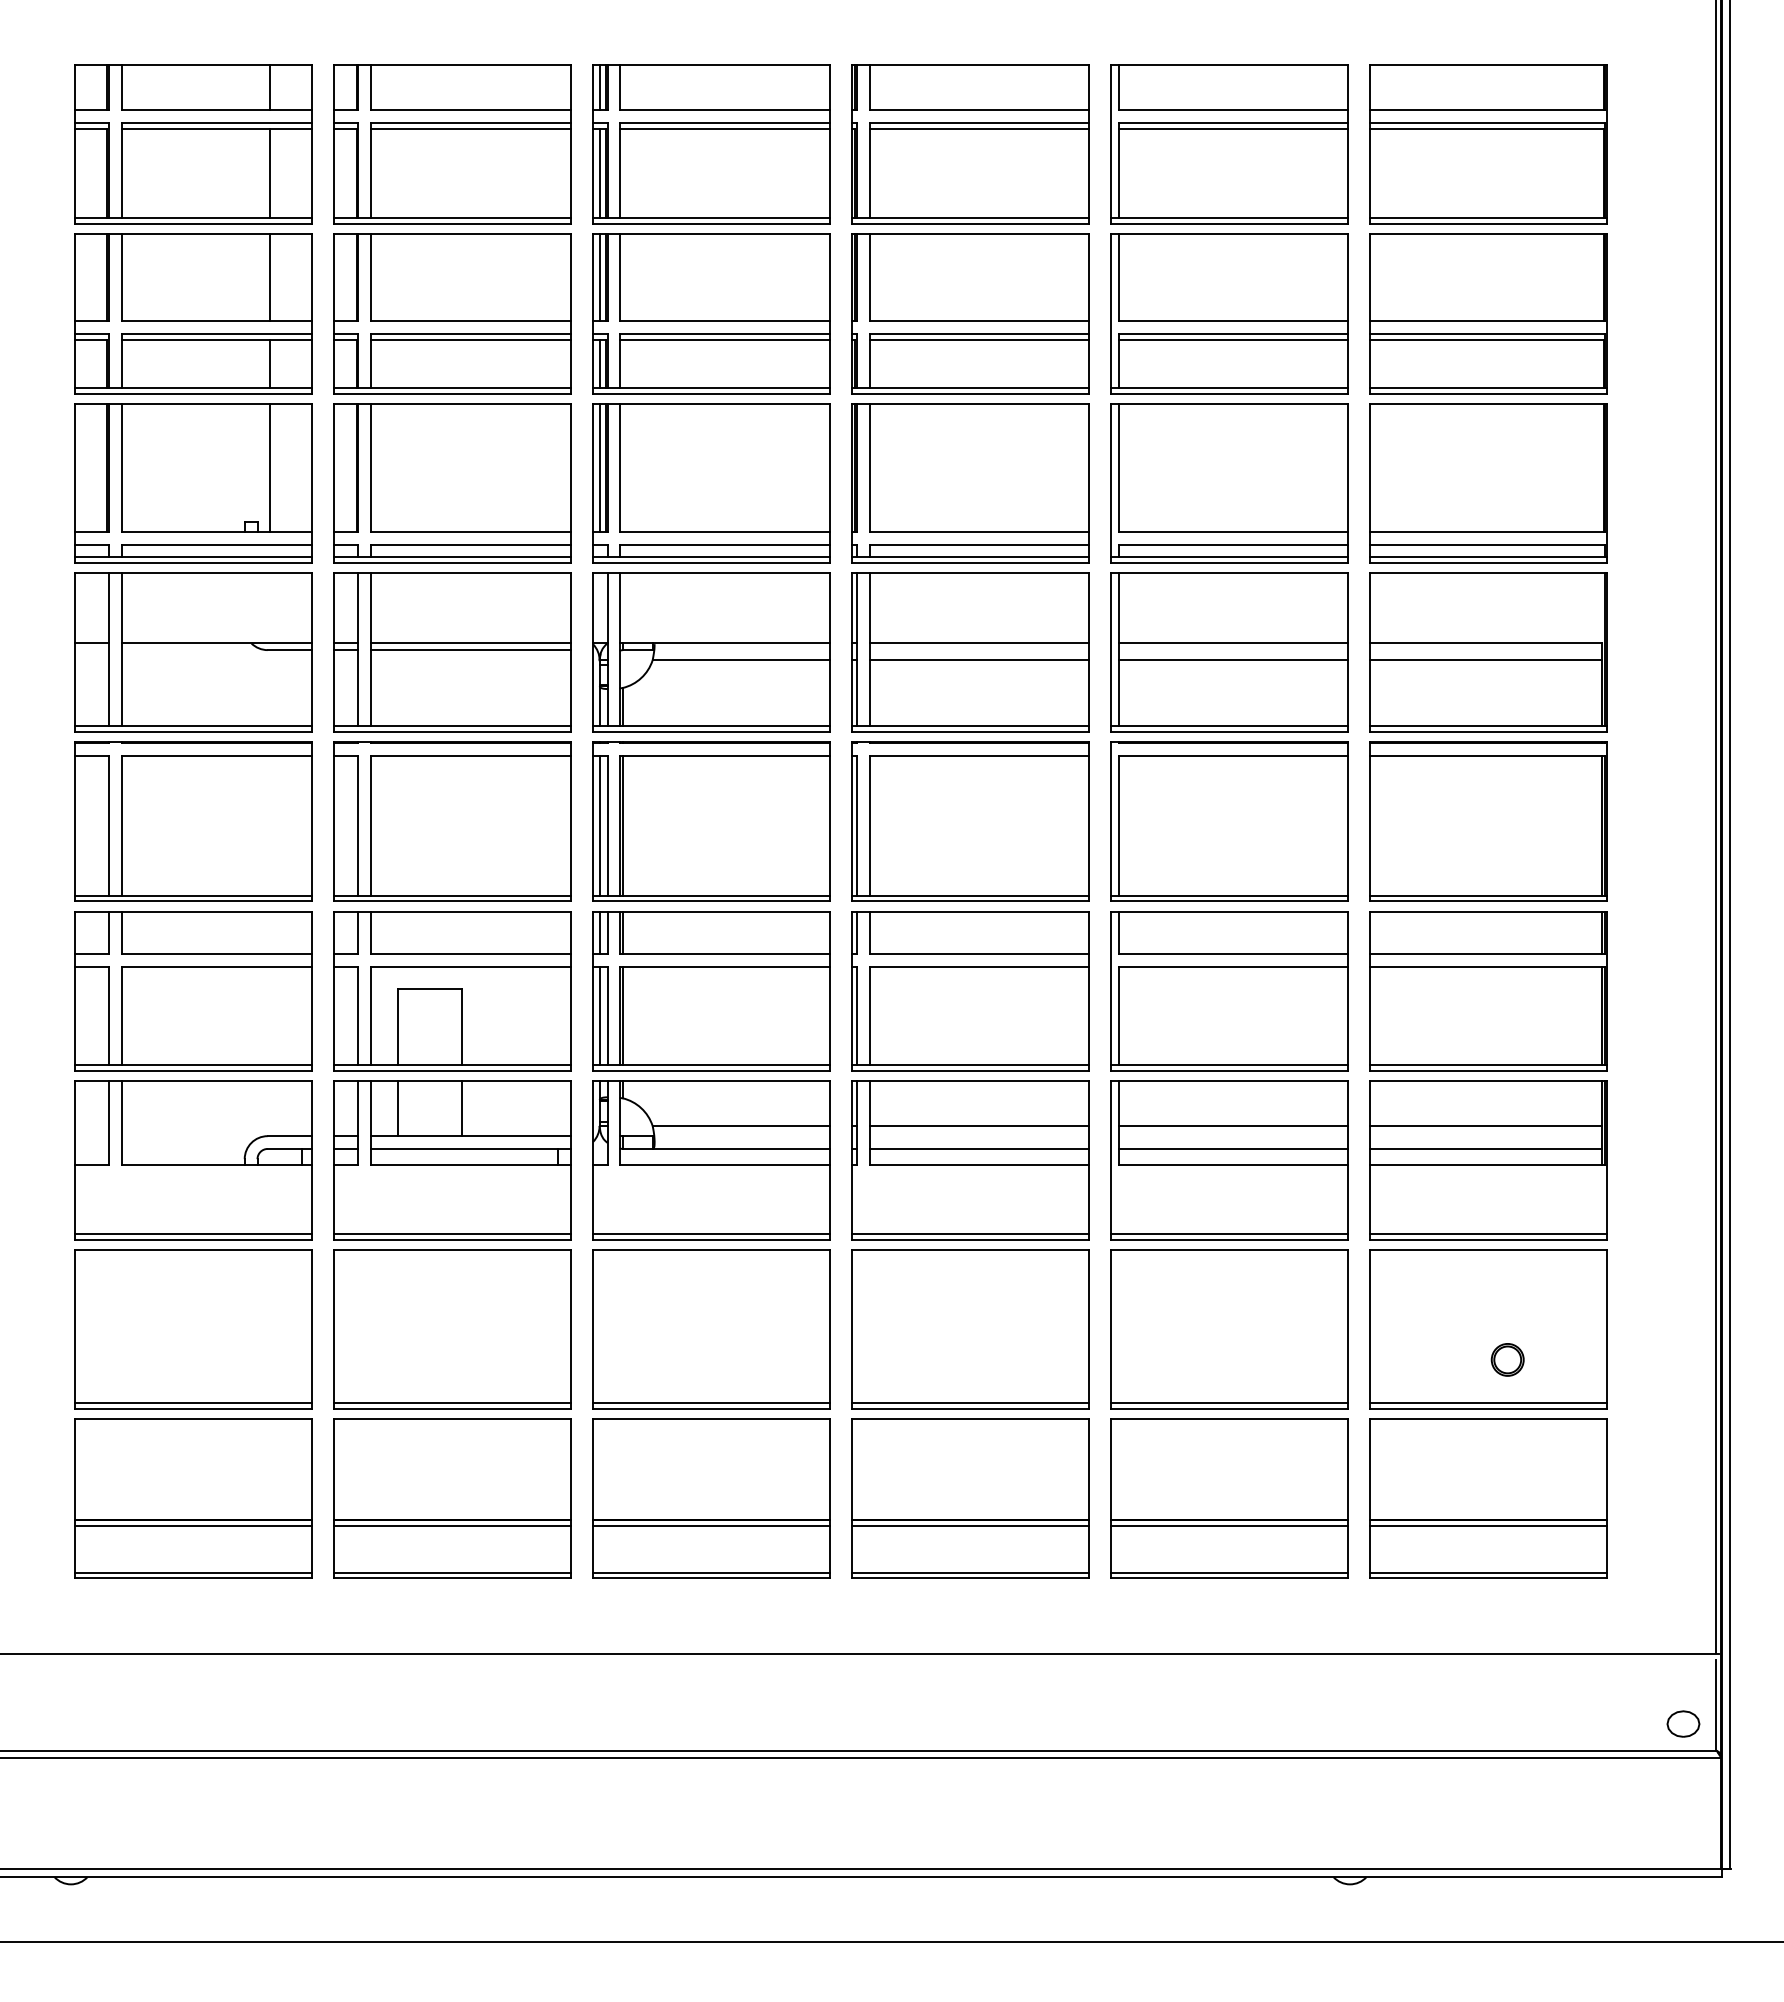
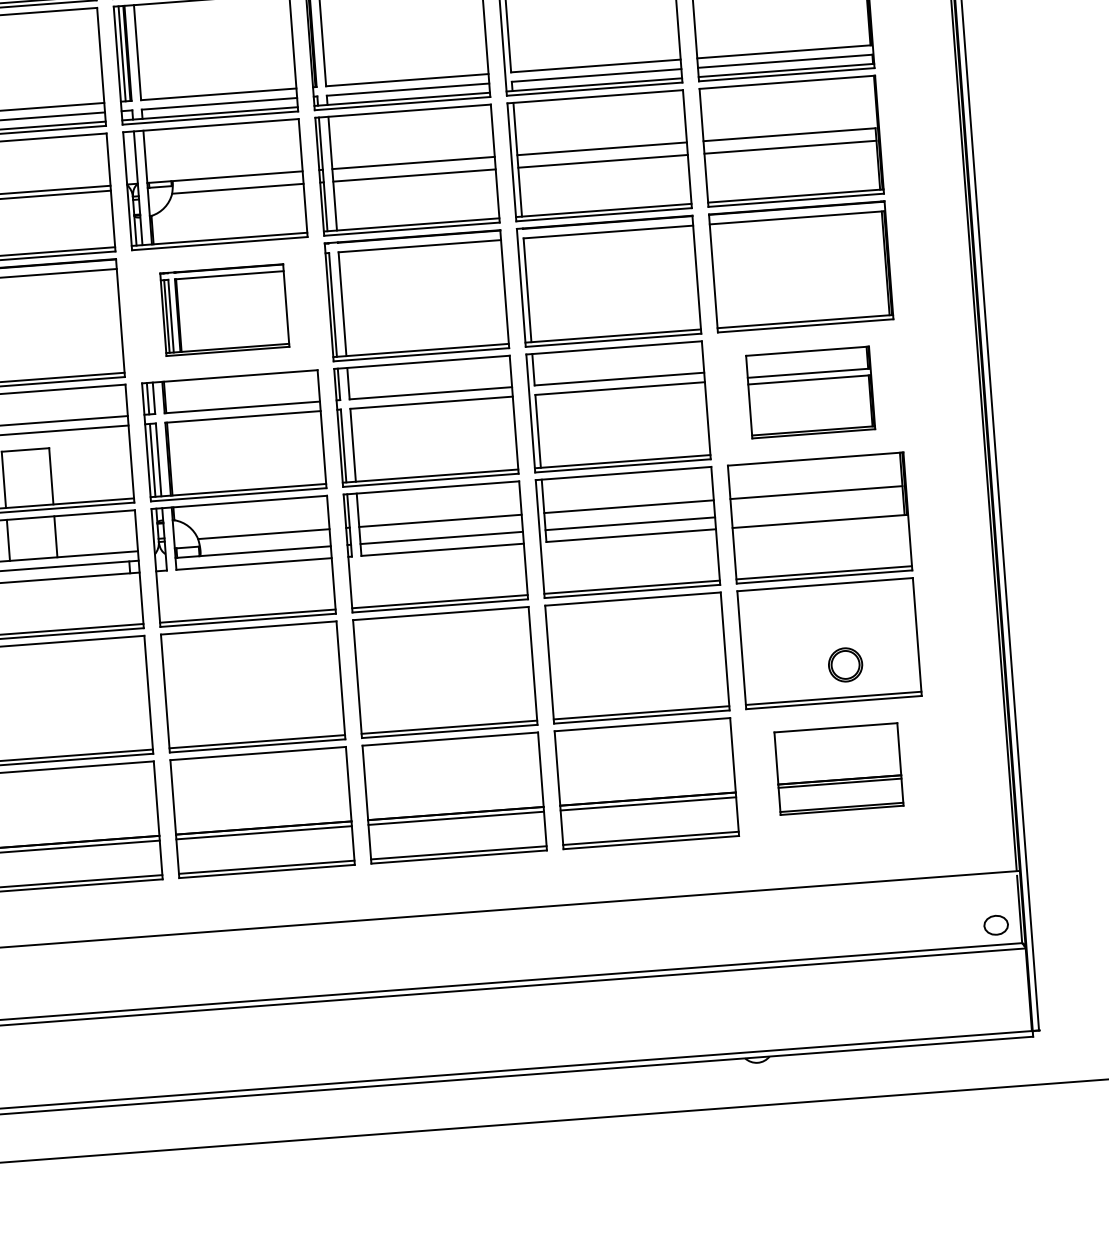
part: (711, 821) -> (224, 309), size x0.7
part: (1488, 991) -> (810, 392), size x0.7
line: (1486, 1148) -> (817, 509), removed
part: (1507, 1359) -> (845, 664), size x1.4
part: (1488, 1498) -> (838, 768), size x0.7

